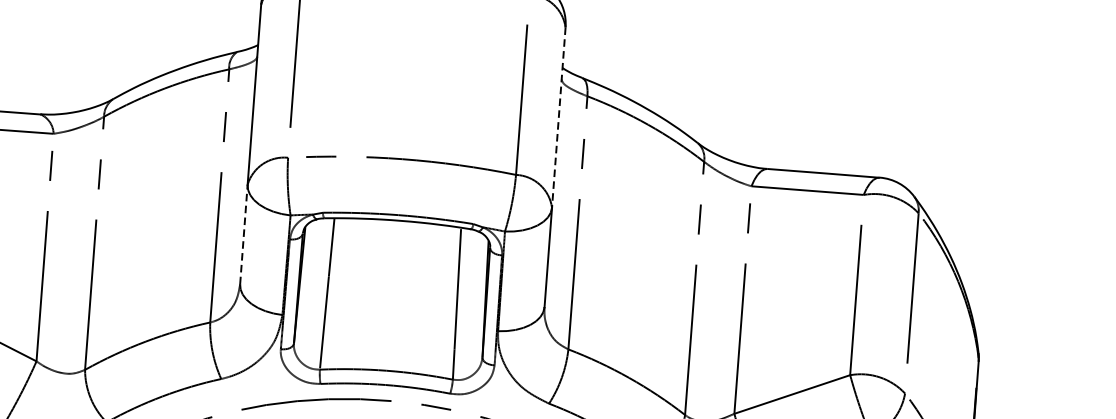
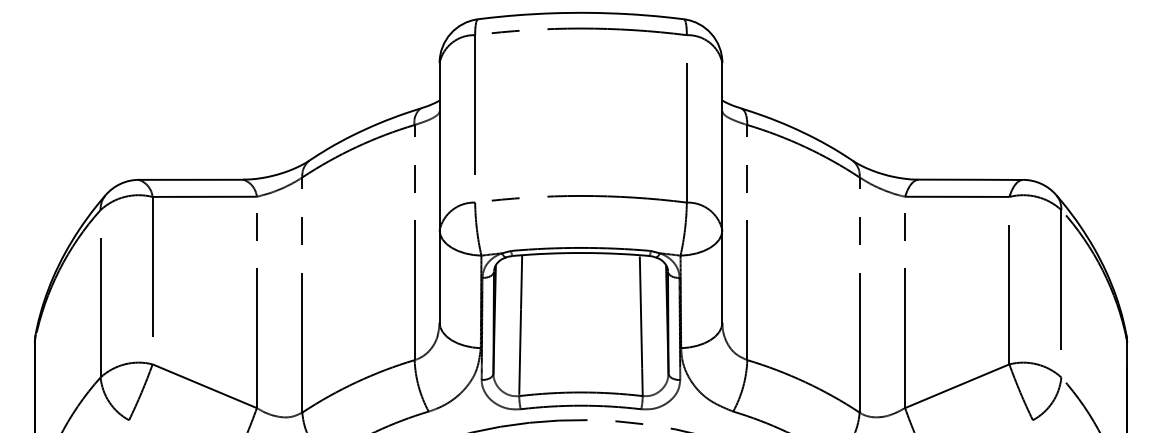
line: (558, 117) -> (722, 146), dashed -> solid
line: (243, 234) -> (439, 276), dashed -> solid

